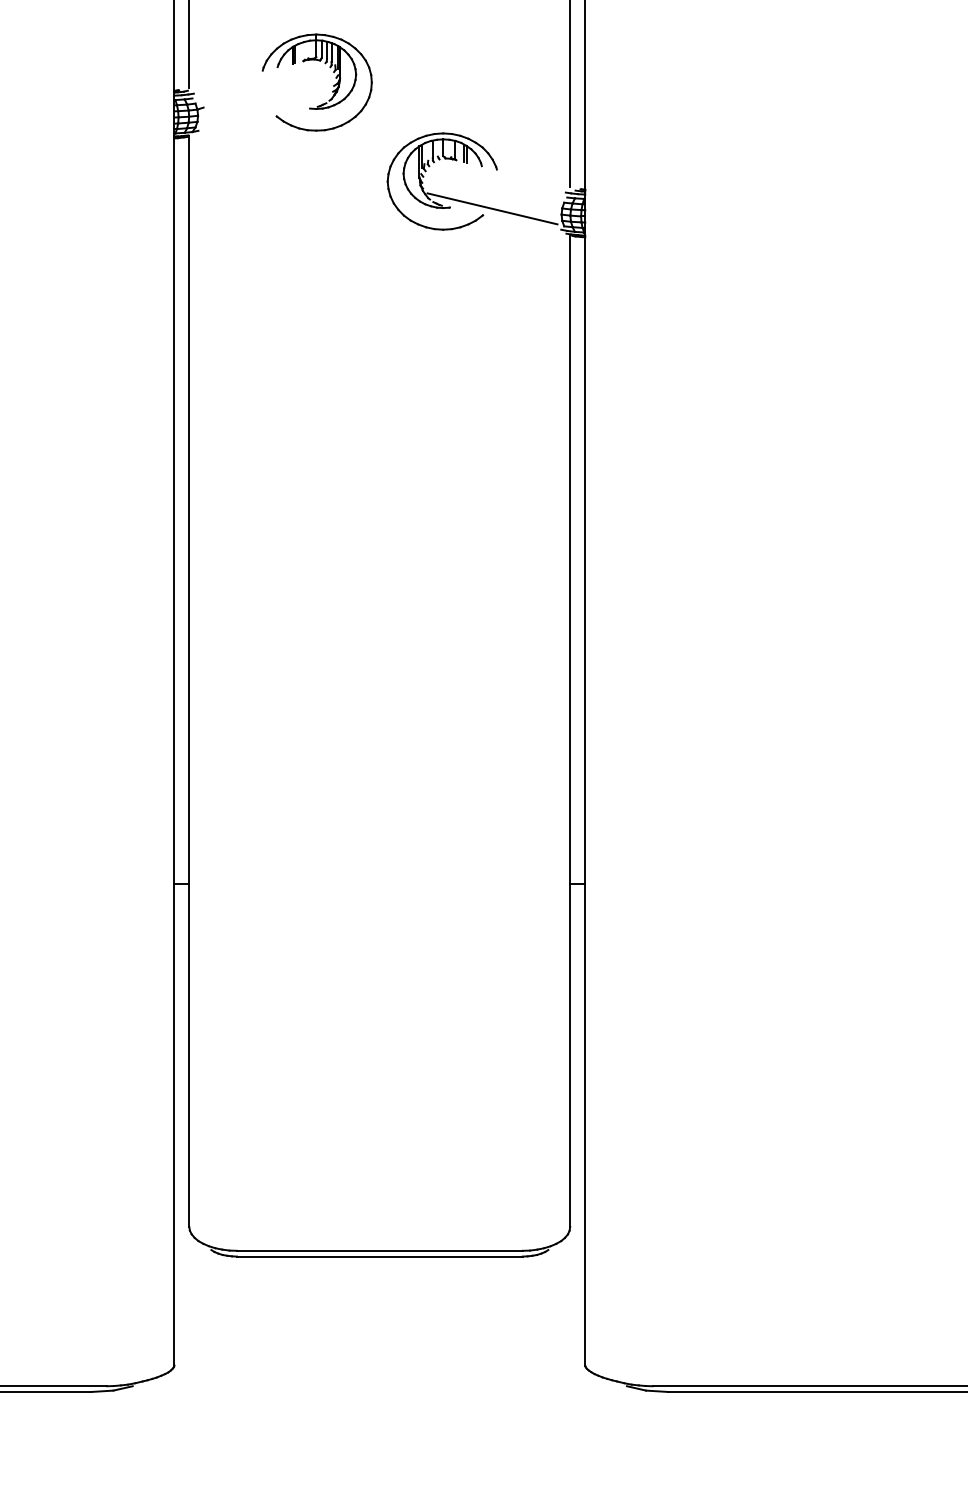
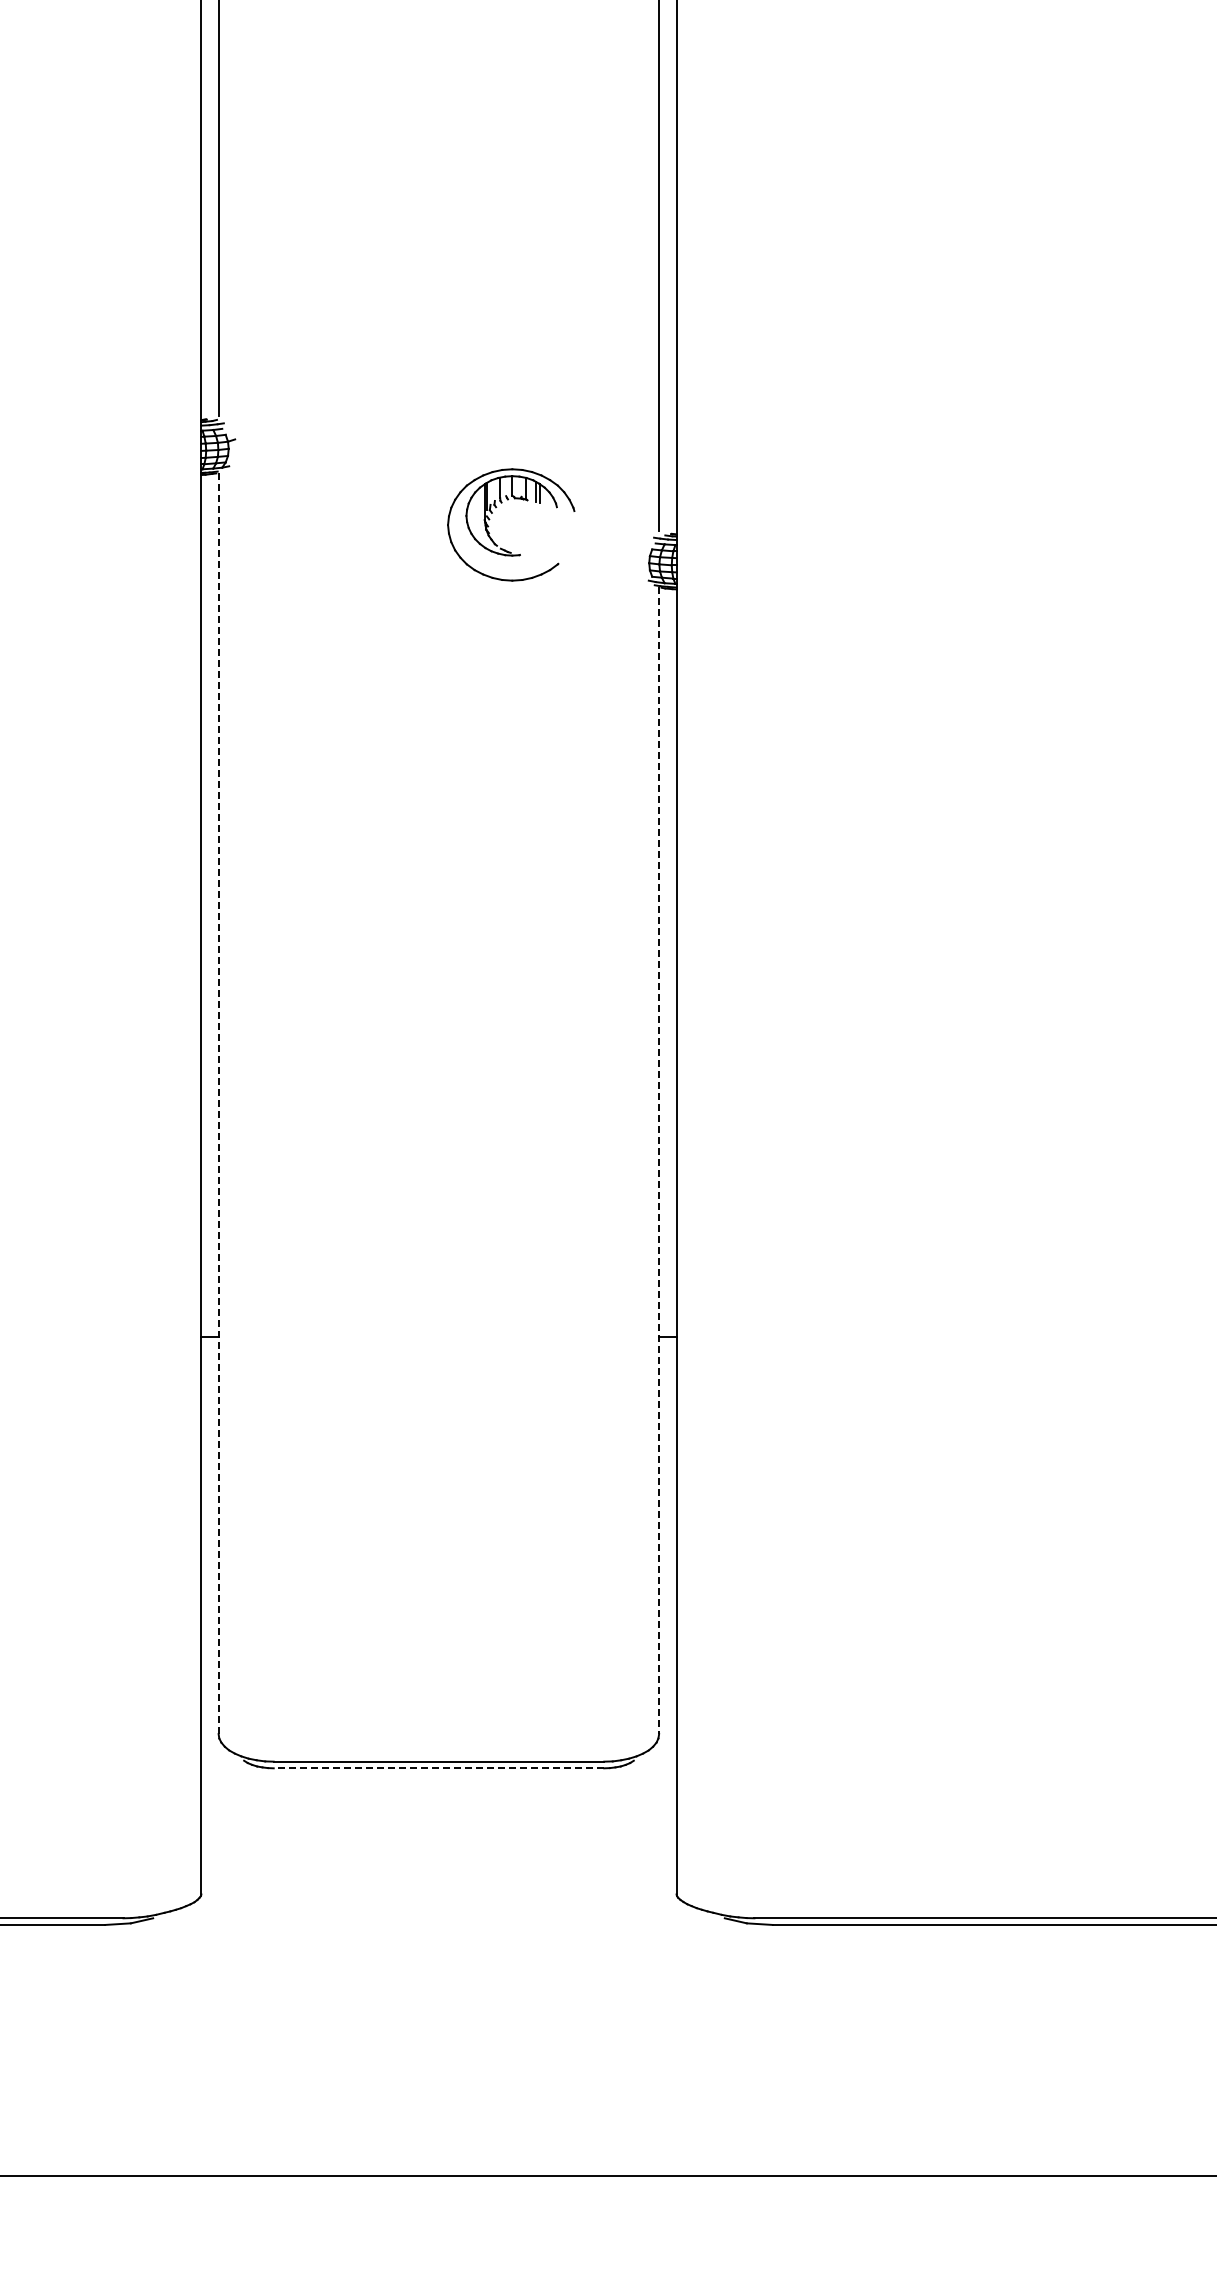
part: (333, 85) -> (385, 413), removed
line: (492, 208) -> (569, 556), removed
line: (189, 681) -> (218, 1103), solid -> dashed
line: (570, 731) -> (659, 1161), solid -> dashed
line: (379, 1256) -> (438, 1768), solid -> dashed

